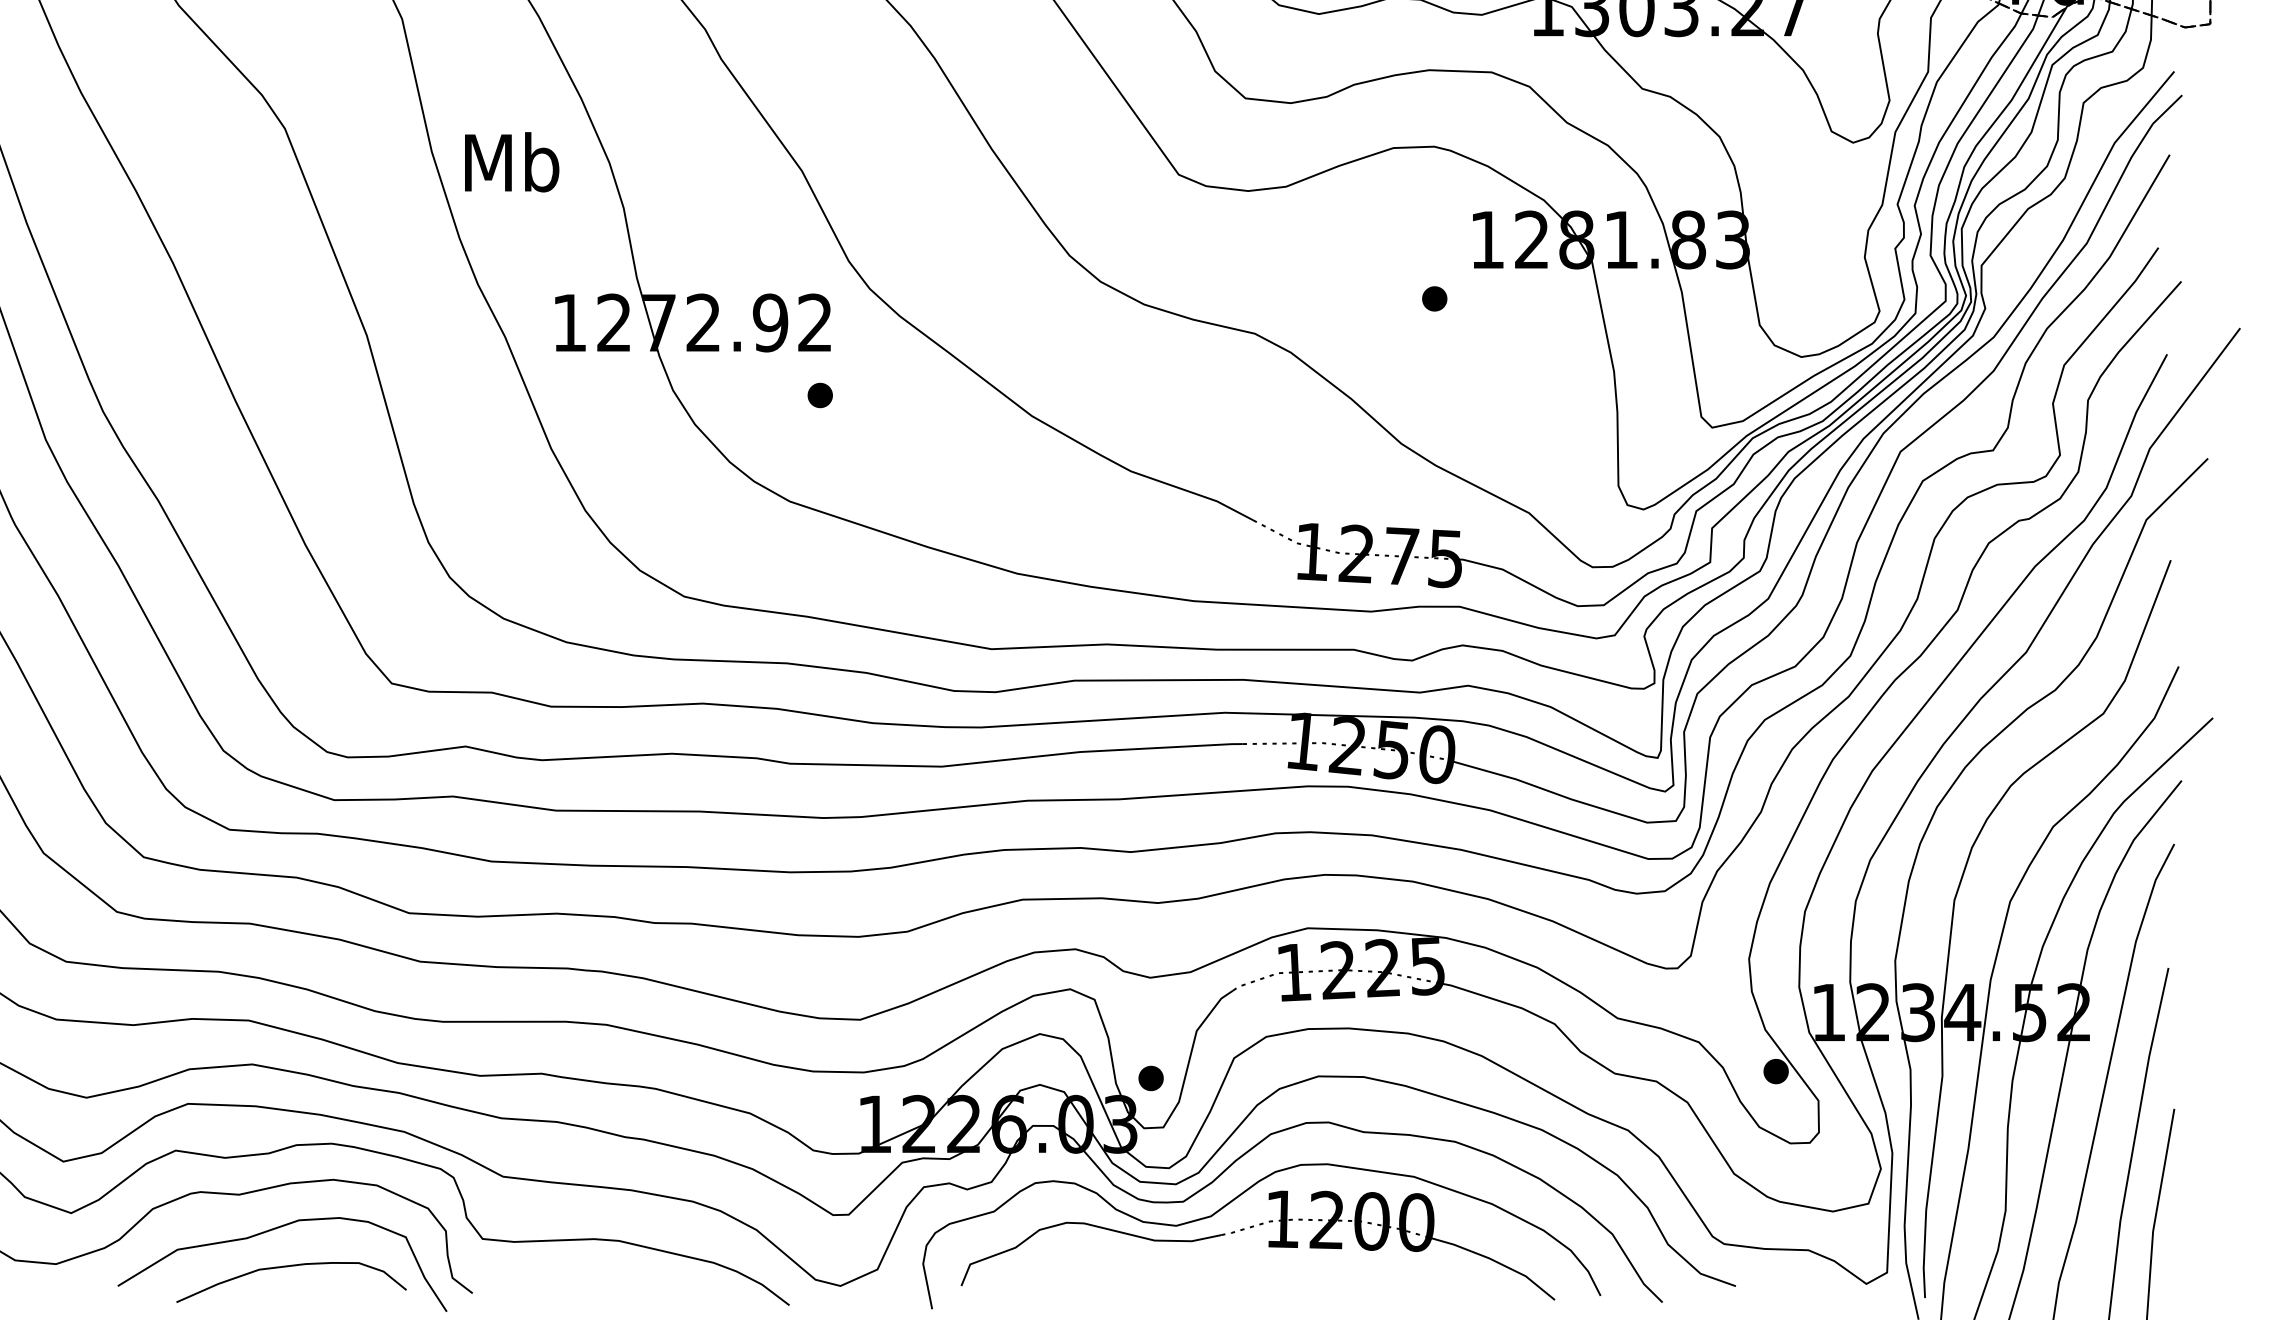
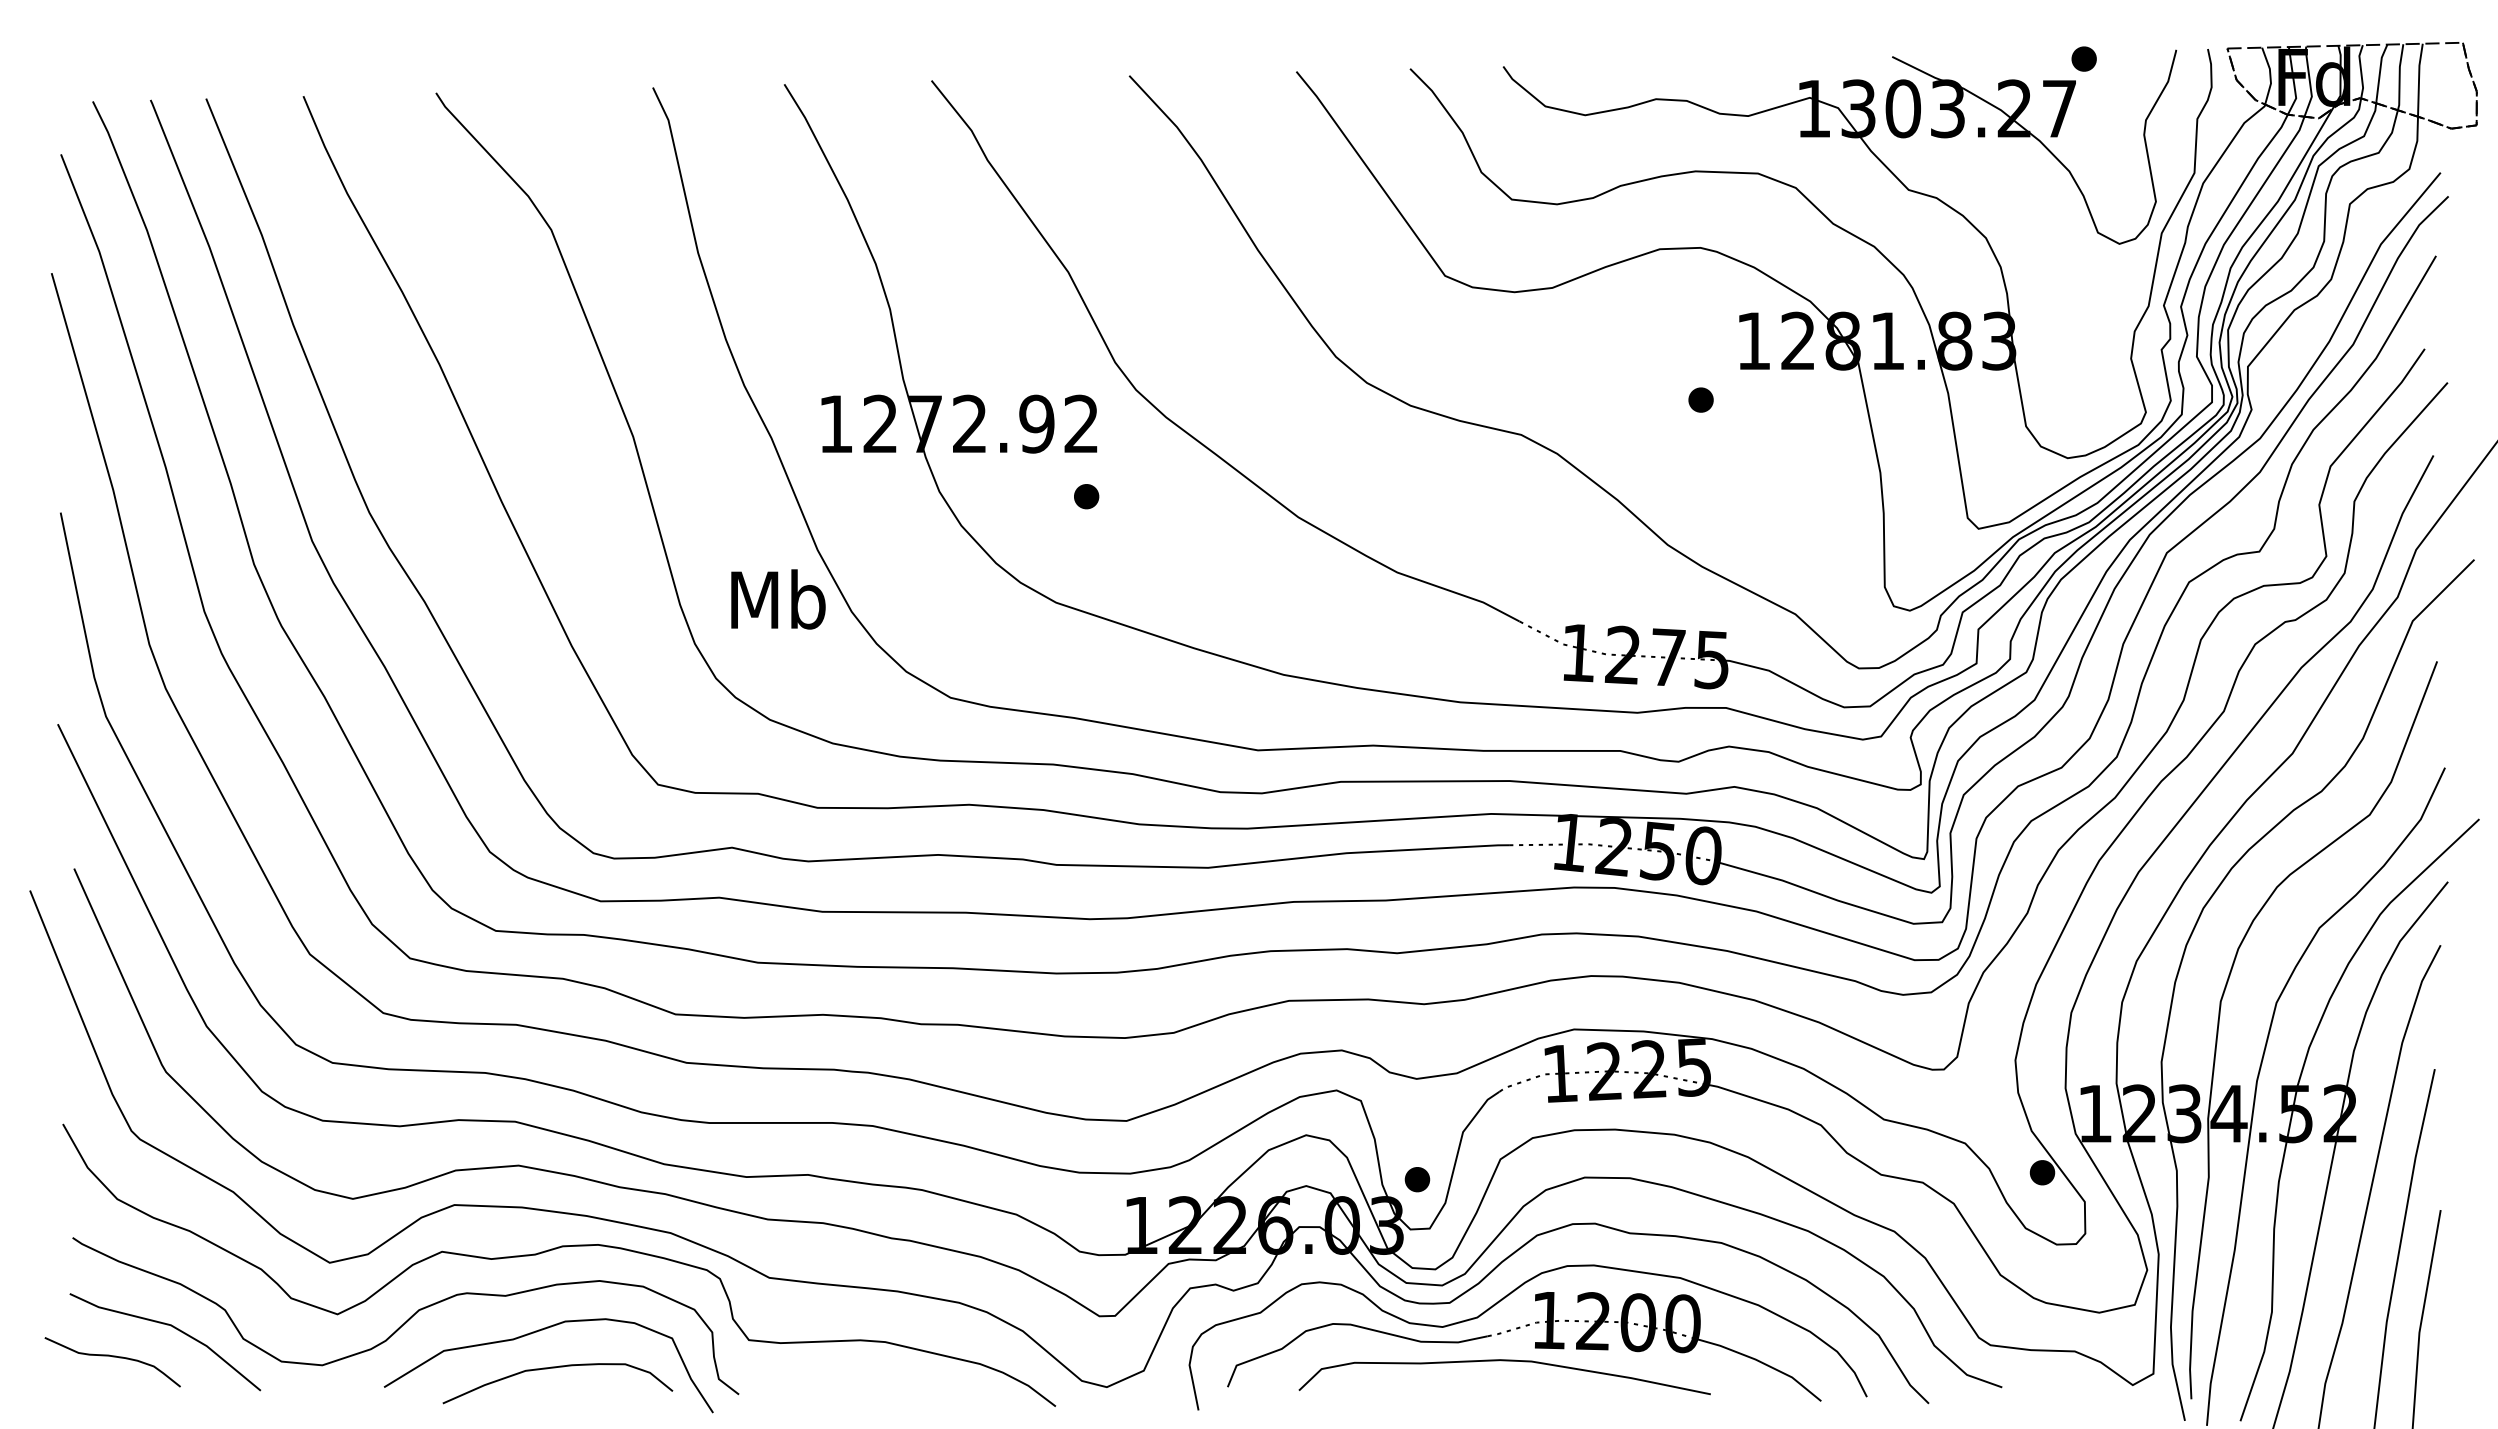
text: (512, 162) -> (778, 599), moved
curve: (1238, 1260) -> (1504, 1361), added

